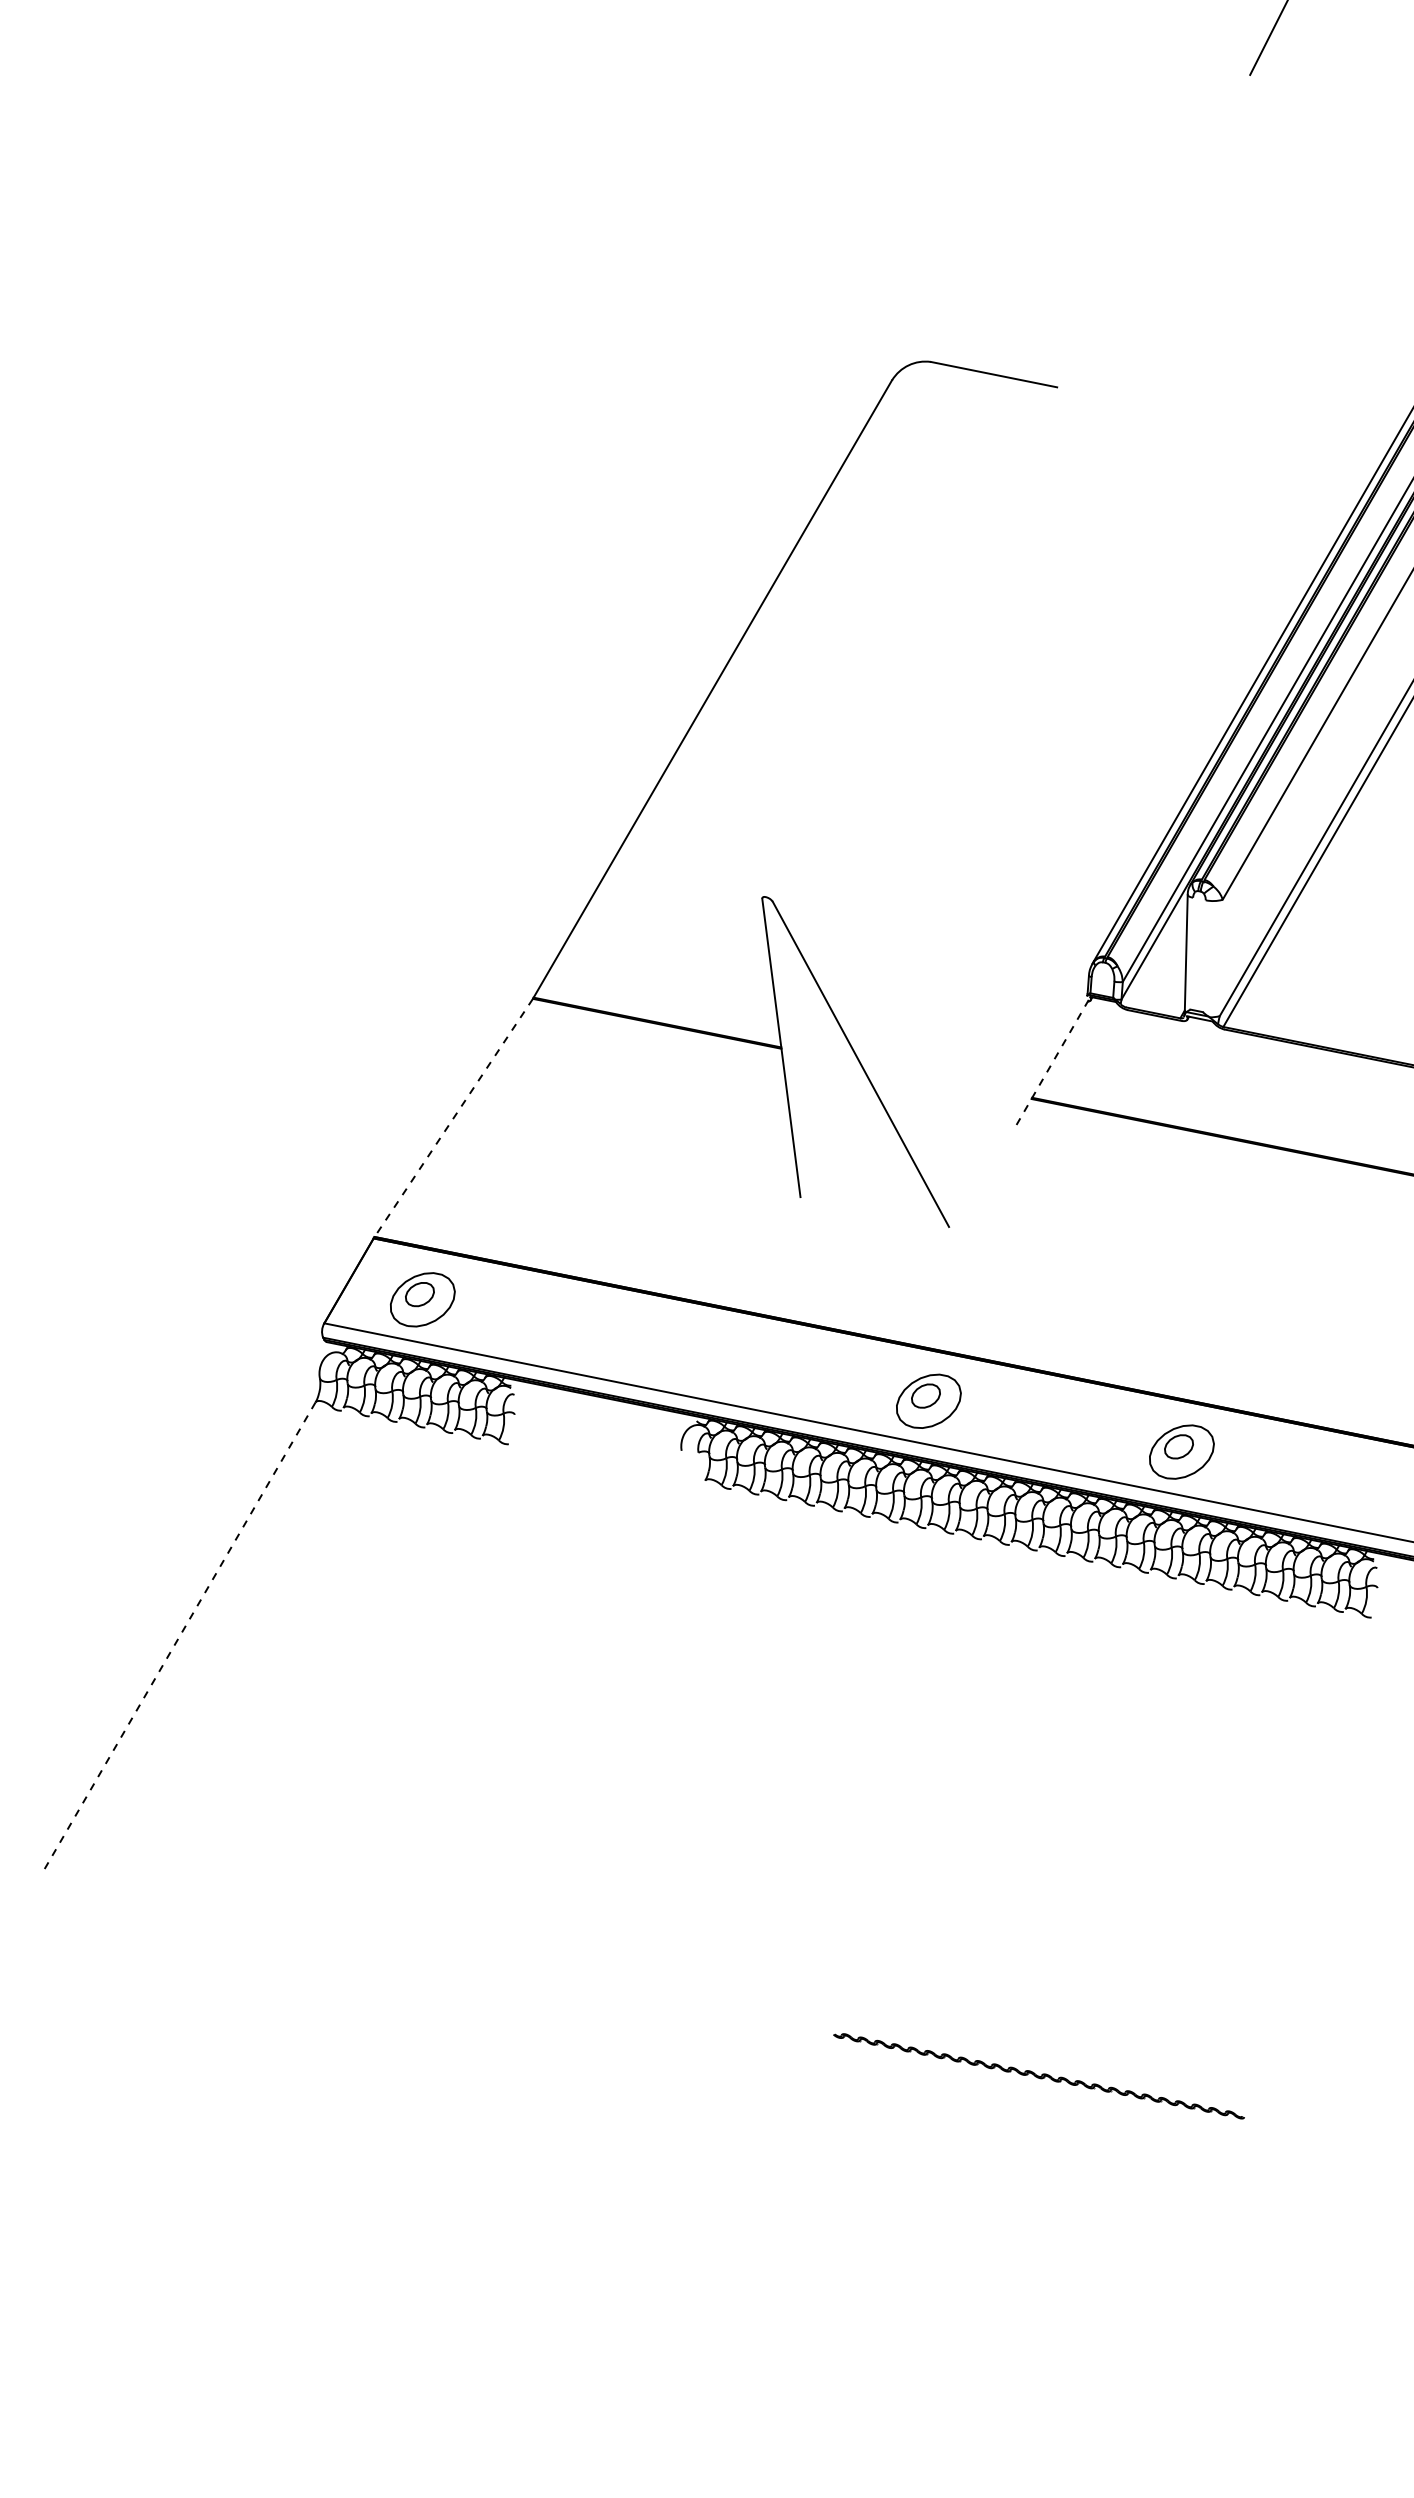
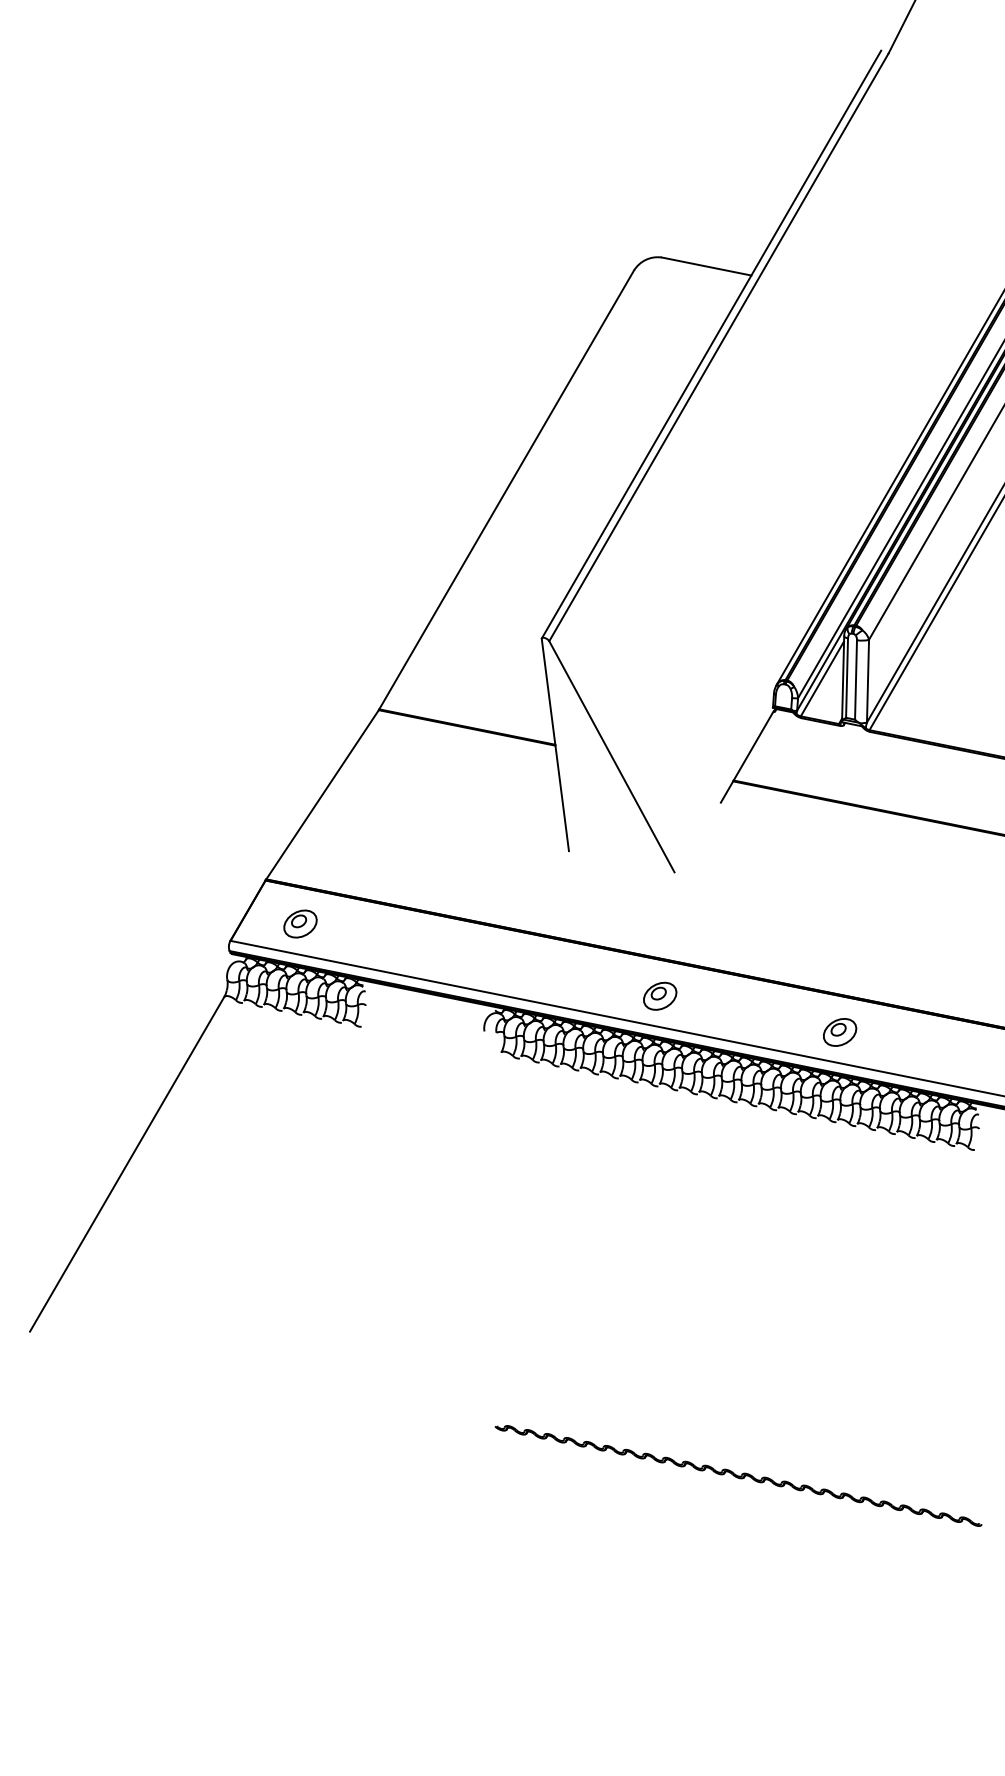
line: (1000, 484) -> (711, 344), added
line: (1011, 487) -> (718, 346), added
line: (1191, 953) -> (846, 677), added
line: (1156, 954) -> (822, 678), added
line: (1203, 956) -> (855, 680), added
line: (1220, 957) -> (867, 680), added
line: (1051, 1064) -> (747, 756), dashed -> solid
line: (453, 1117) -> (322, 794), dashed -> solid
part: (422, 1299) -> (300, 923), size x0.71
part: (928, 1401) -> (659, 996), size x0.71
part: (1181, 1452) -> (839, 1032), size x0.71
line: (178, 1638) -> (126, 1164), dashed -> solid
part: (1038, 2076) -> (738, 1476), size x1.67

